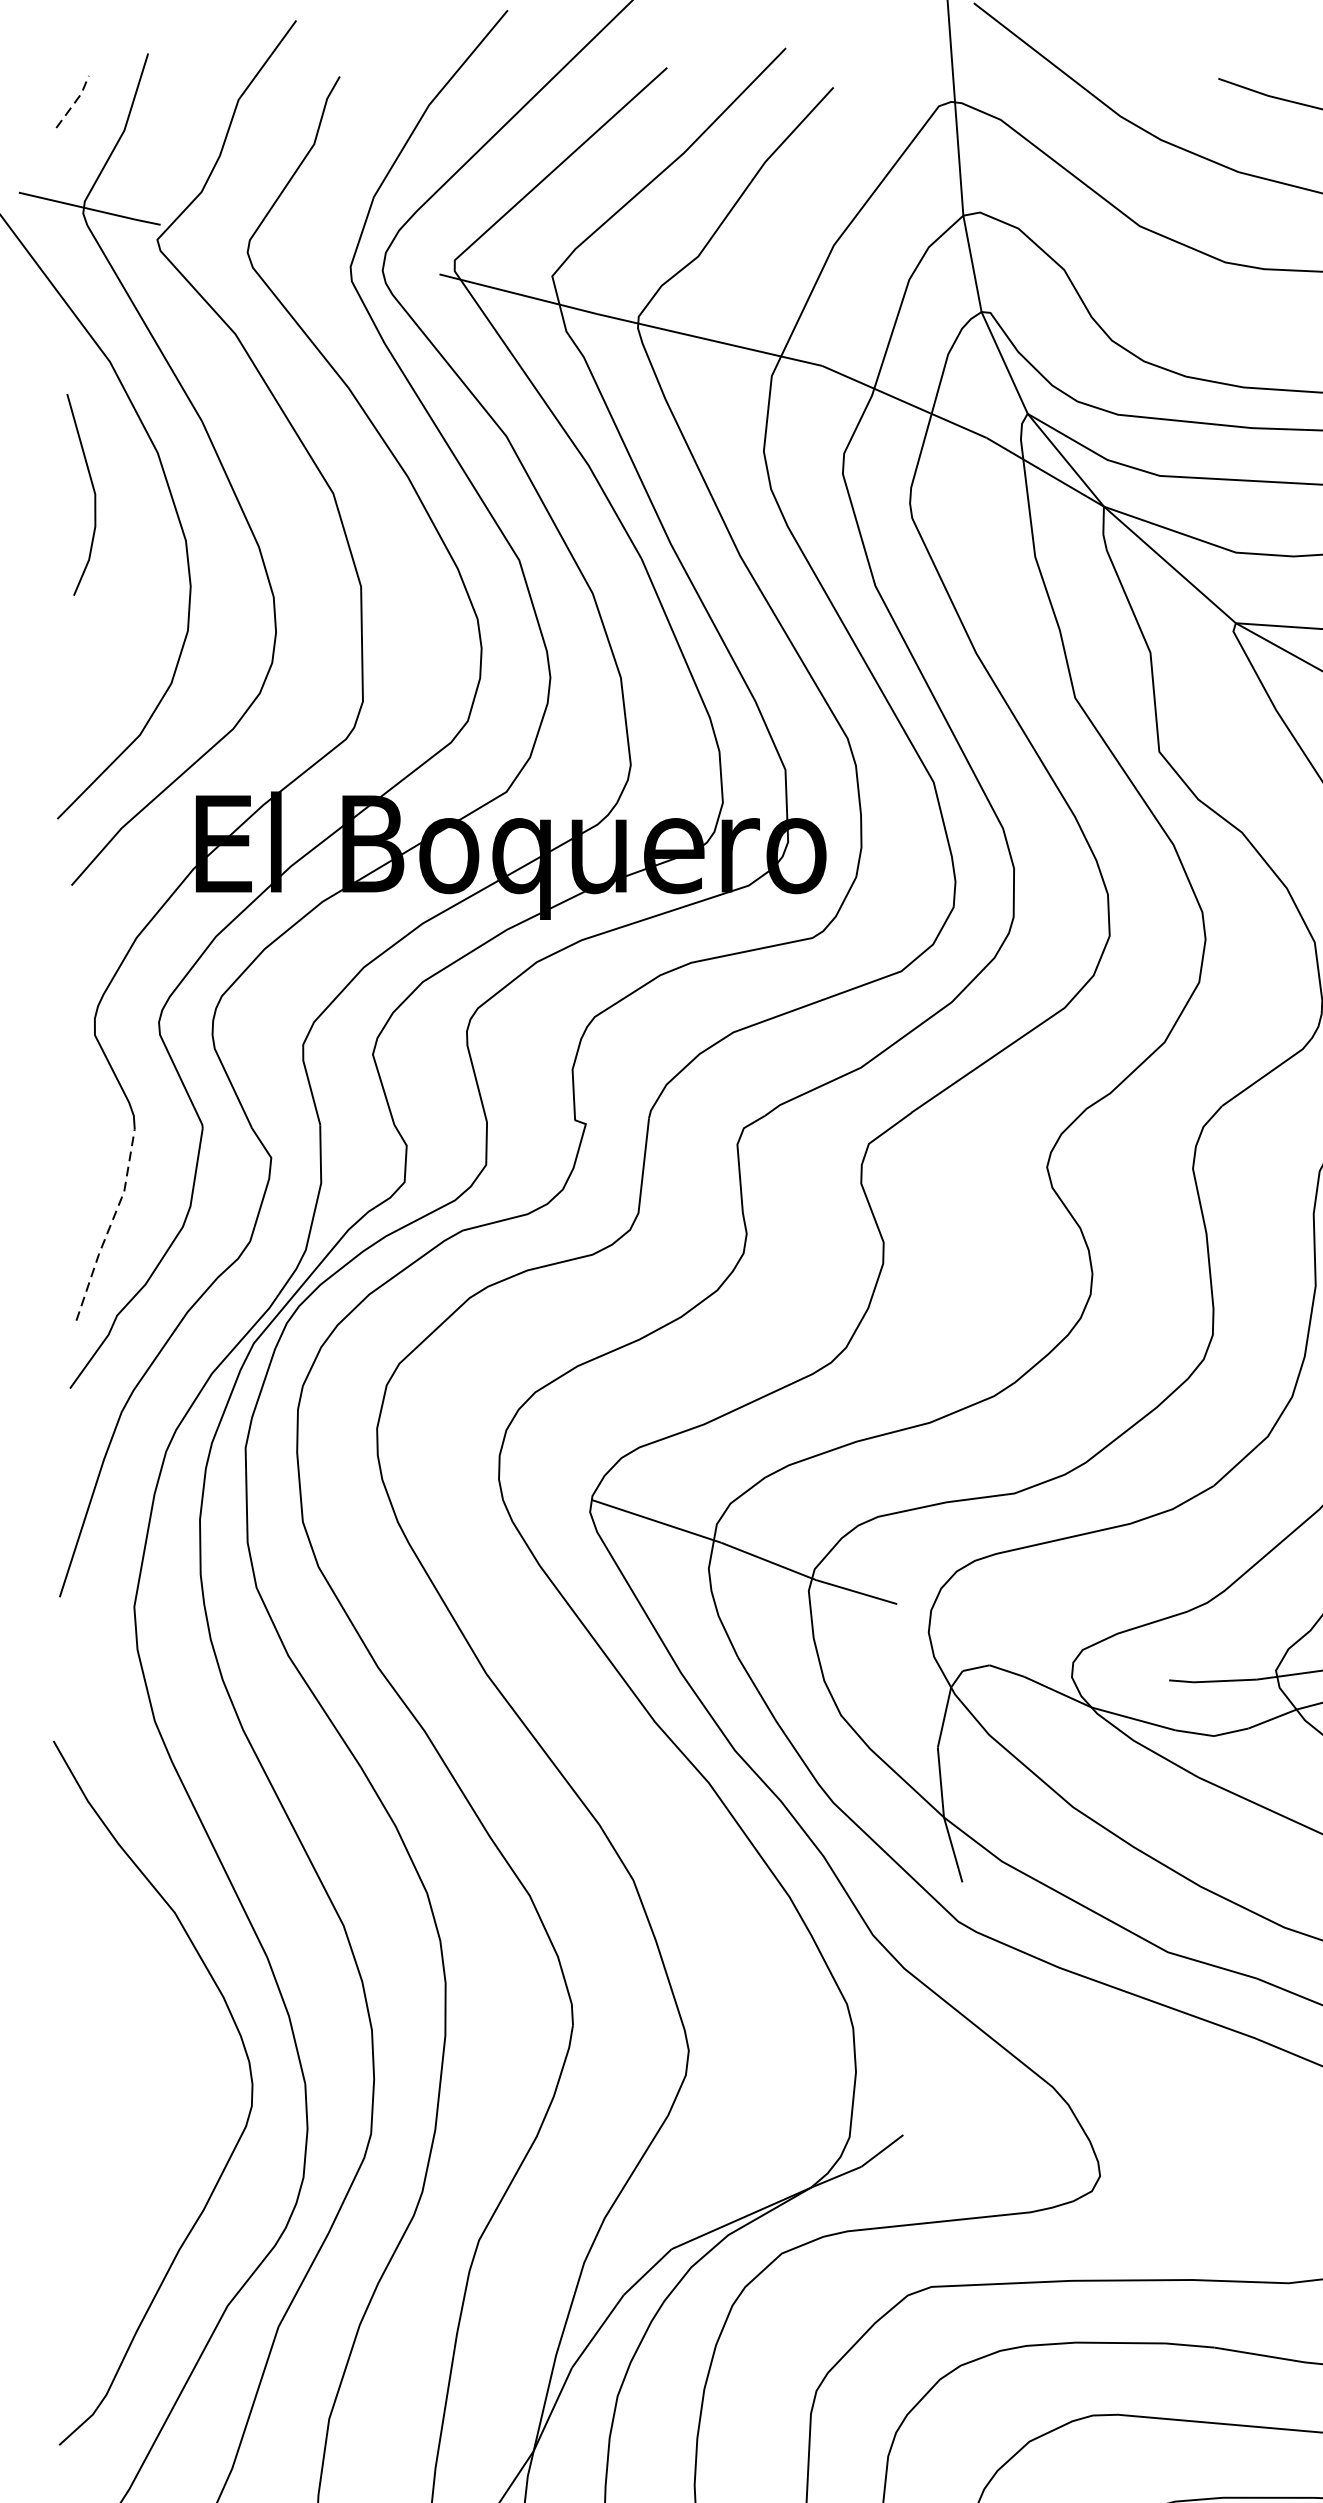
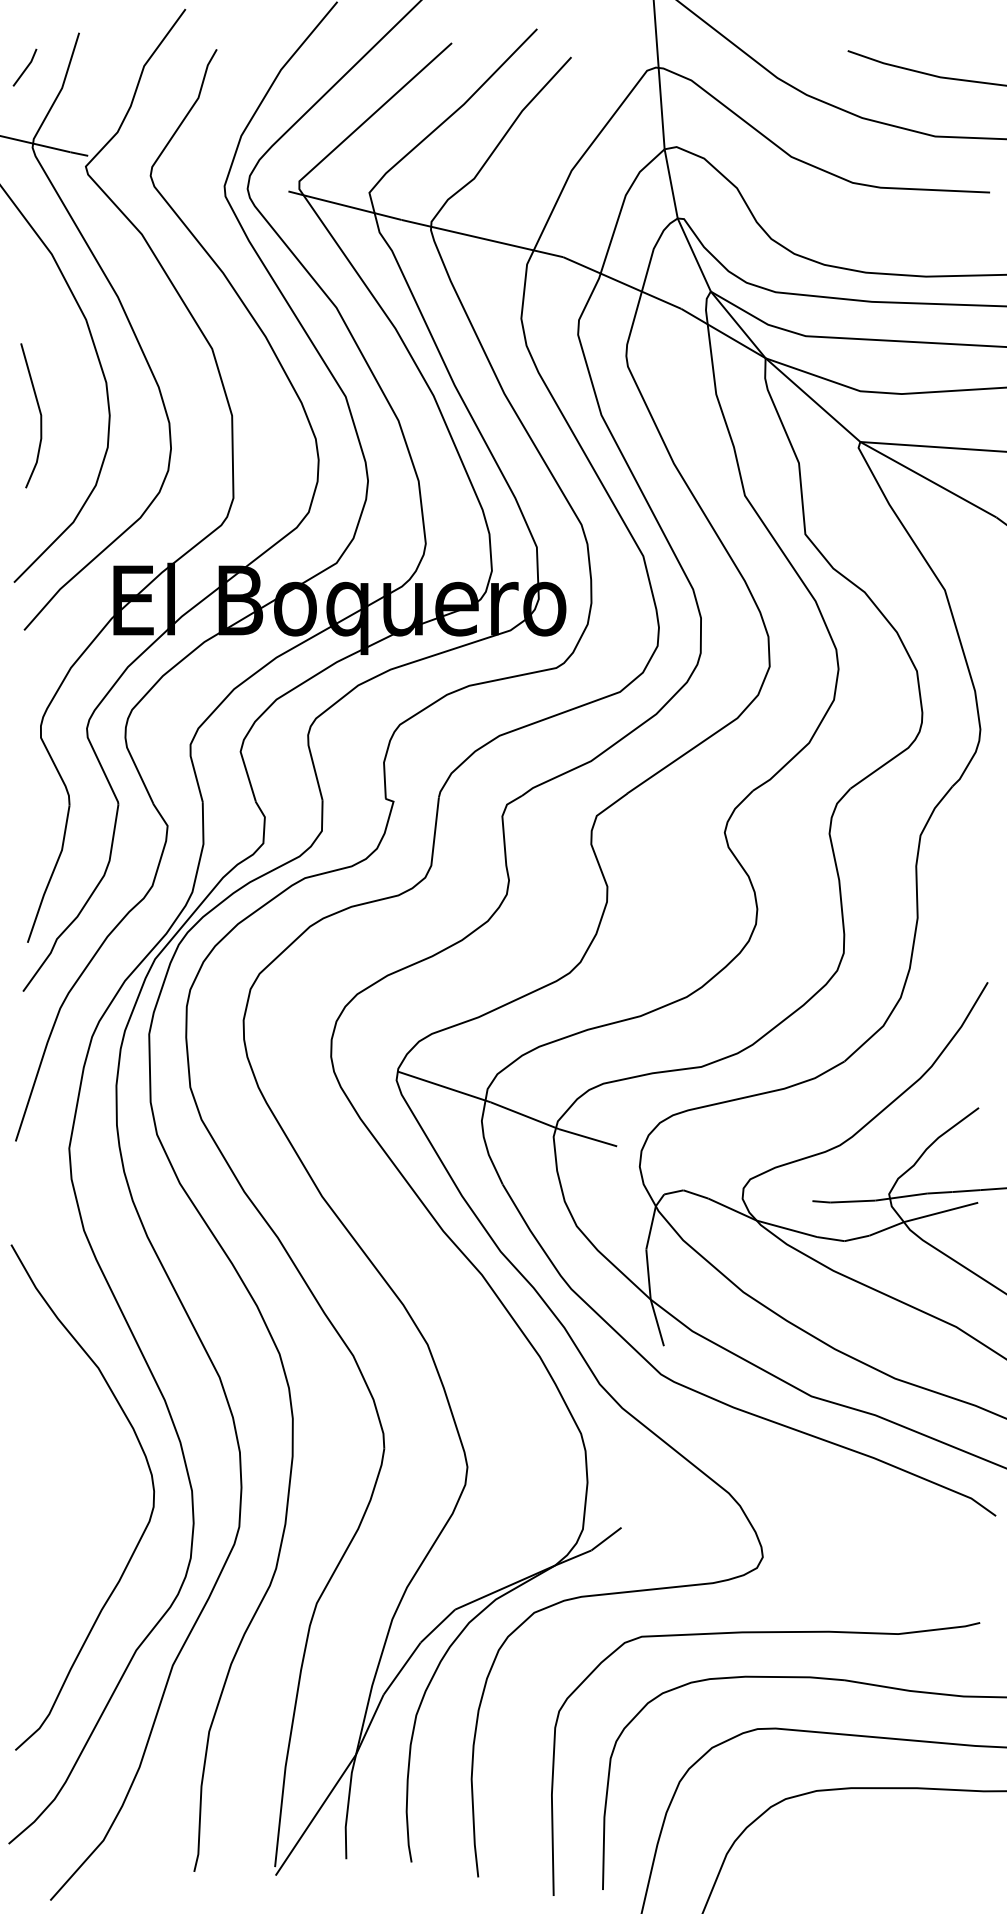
line: (74, 103) -> (26, 68), dashed -> solid
line: (92, 491) -> (39, 413), moved
line: (110, 1225) -> (52, 874), dashed -> solid

